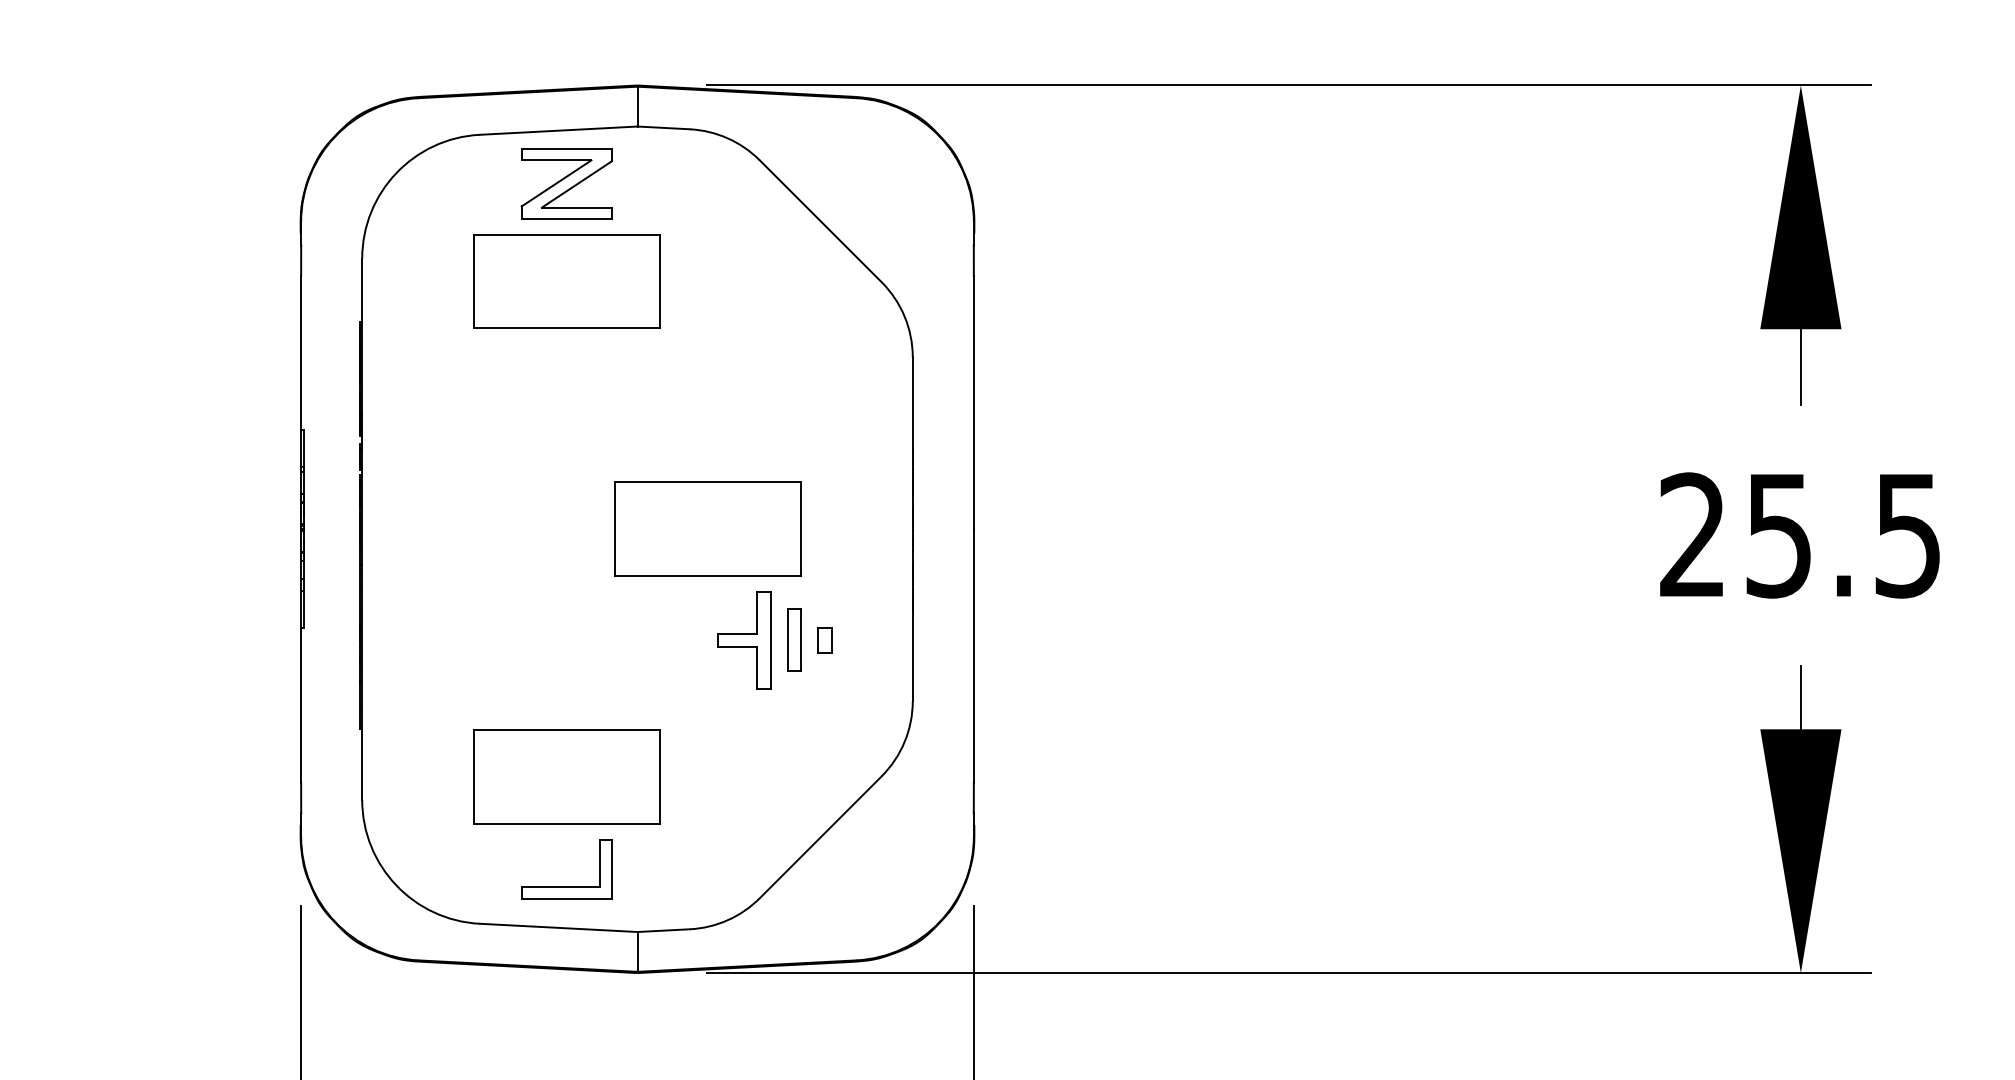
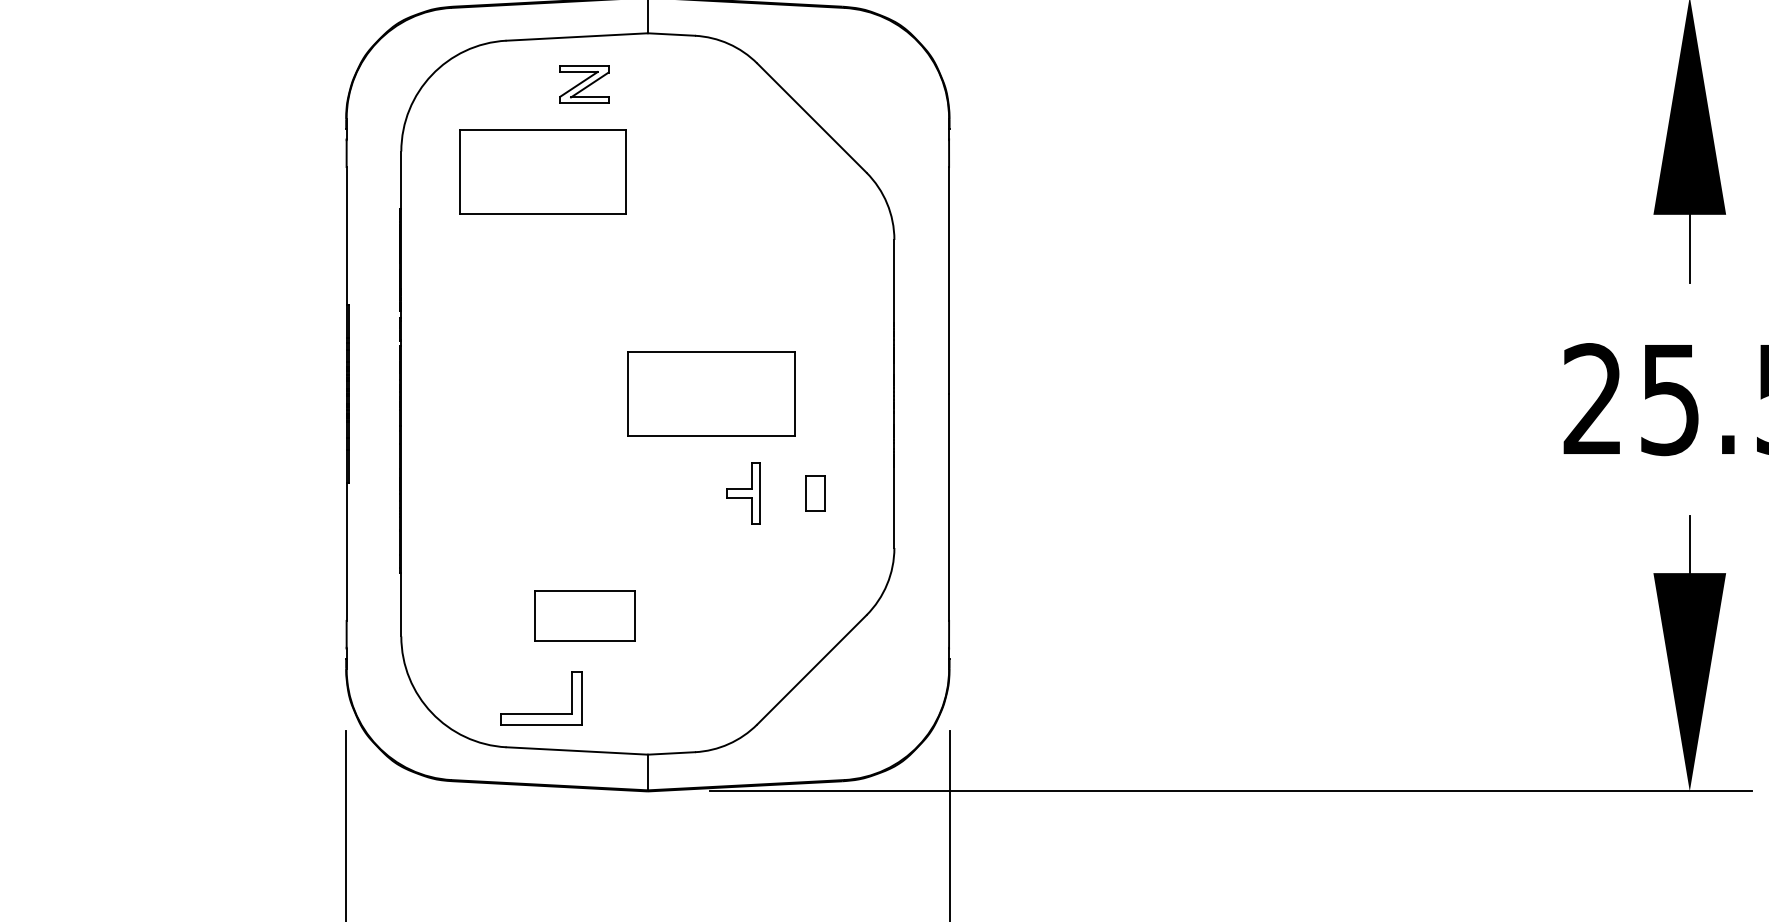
part: (566, 183) -> (584, 84), size x0.6
part: (566, 281) -> (543, 172), moved
part: (794, 639) -> (788, 492), removed
part: (744, 640) -> (743, 493), size x0.7
part: (824, 640) -> (815, 493), size x1.6
part: (566, 776) -> (584, 615), size x0.6
part: (566, 886) -> (541, 713), moved

